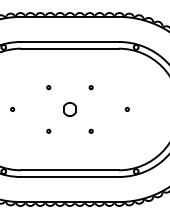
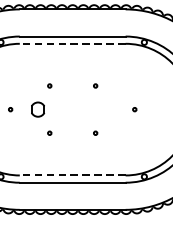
line: (69, 48) -> (72, 43), solid -> dashed
part: (69, 109) -> (37, 109), moved
line: (69, 170) -> (72, 175), solid -> dashed

